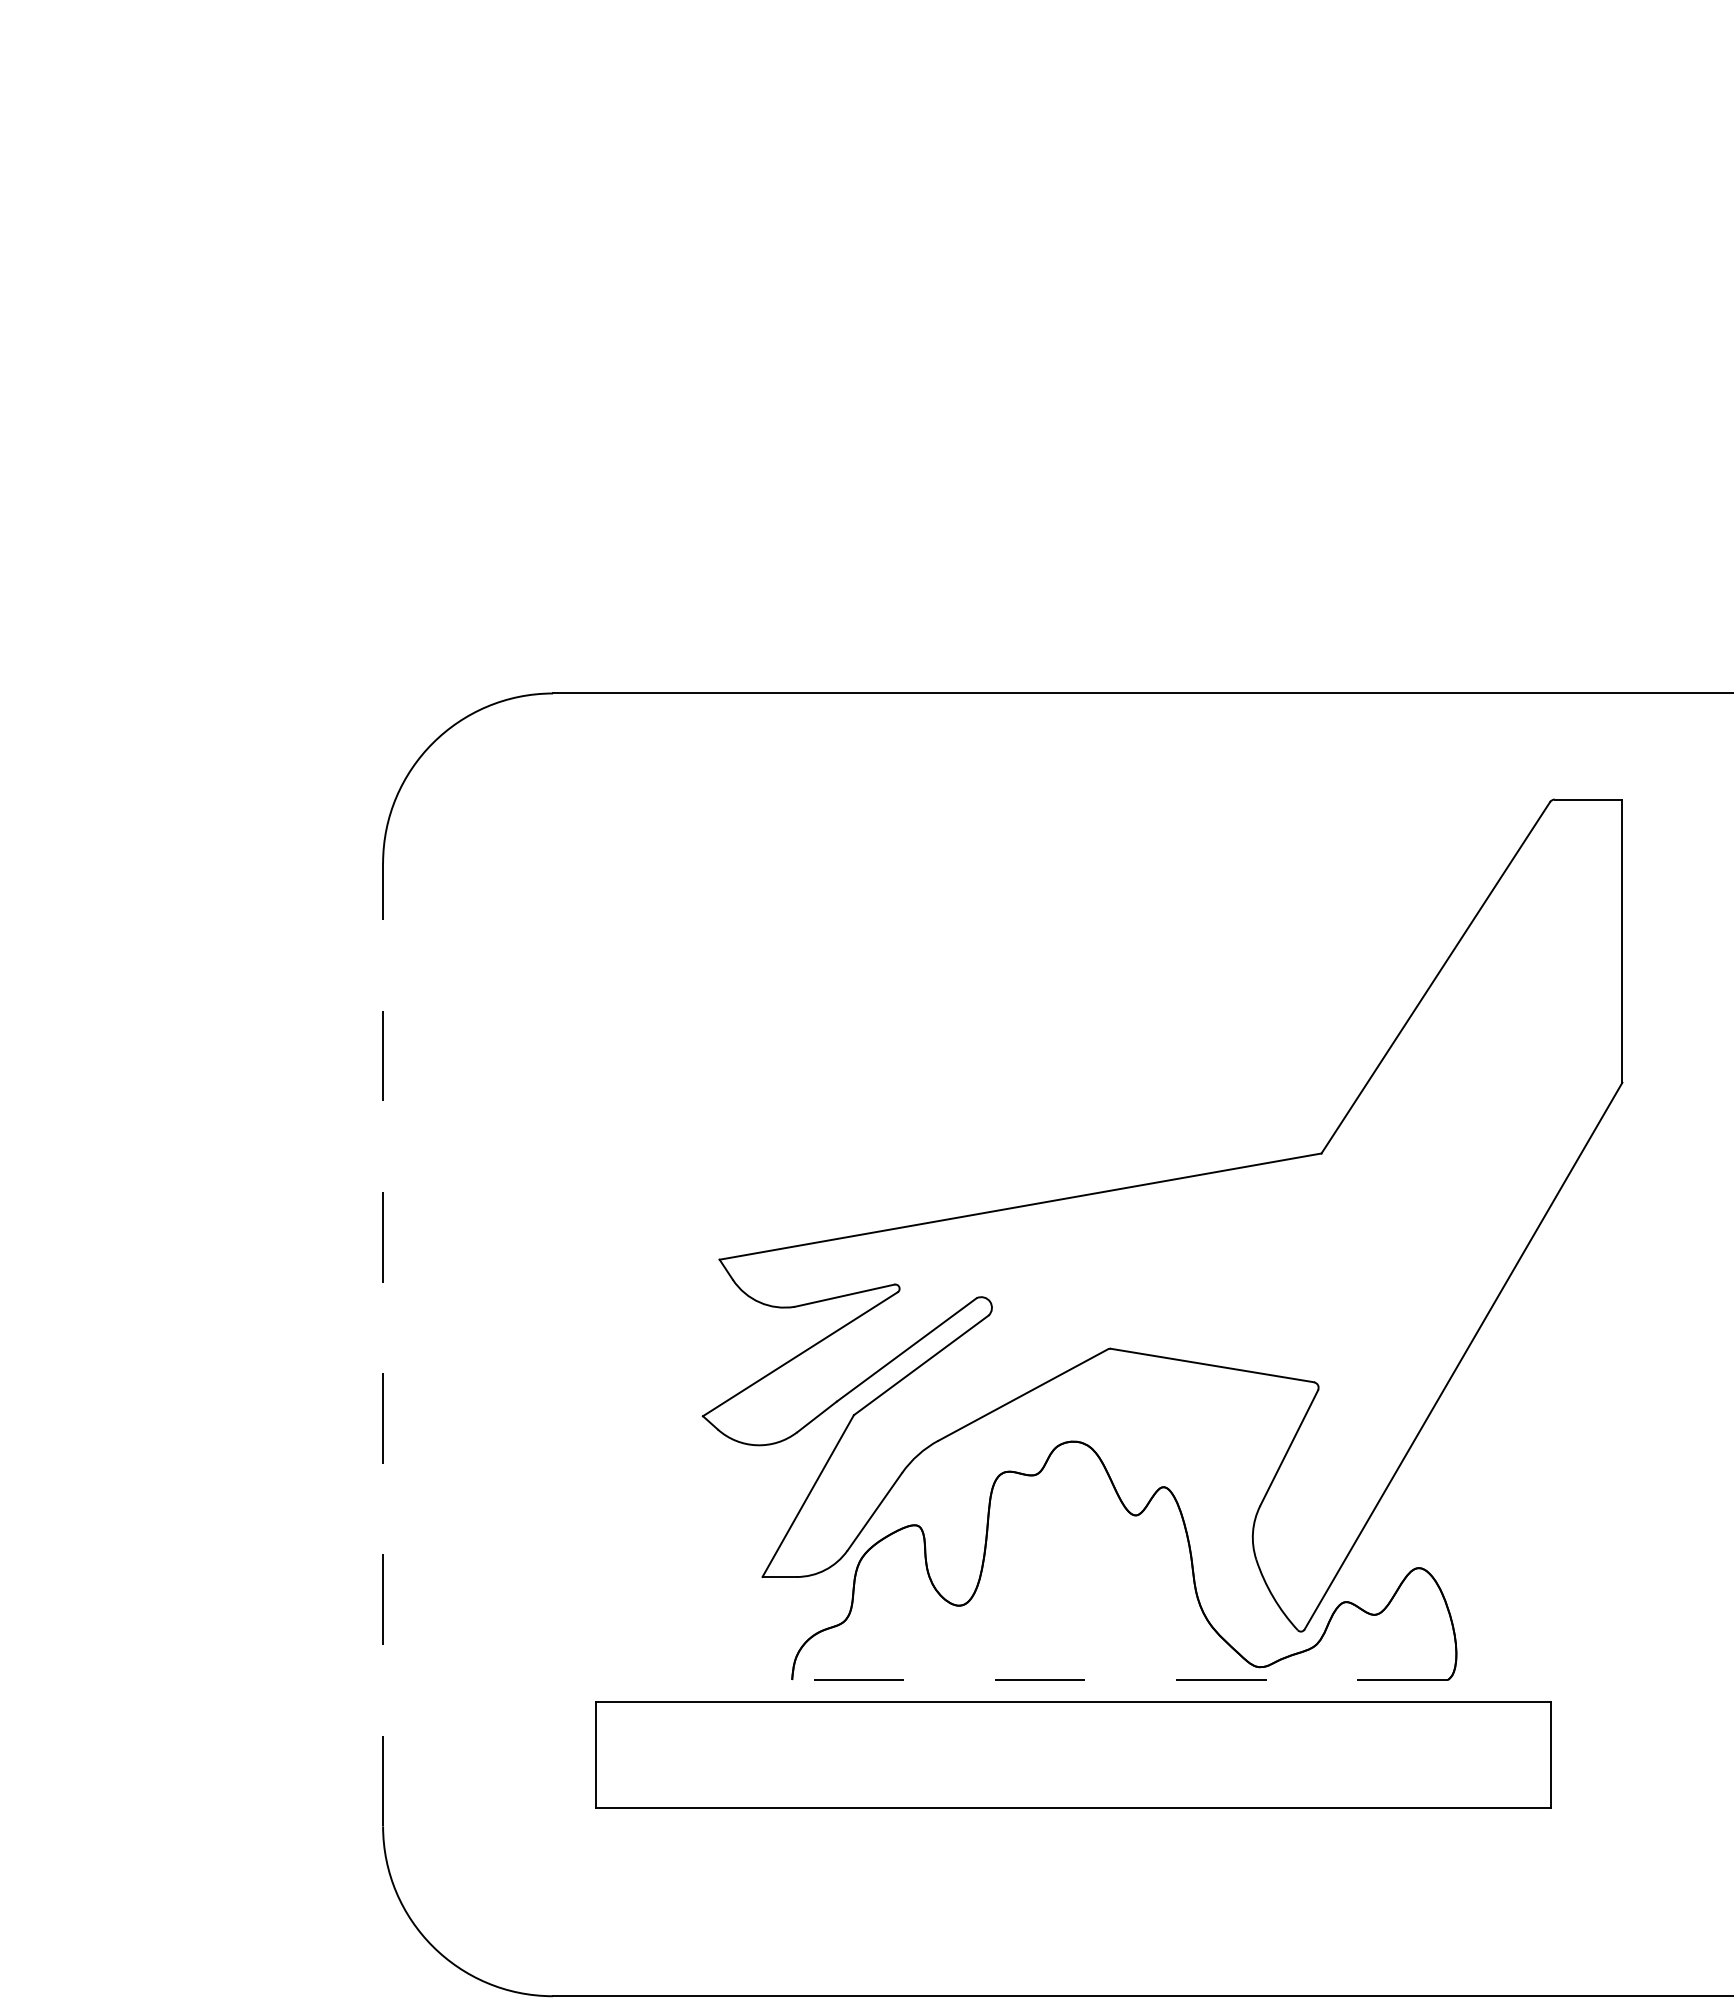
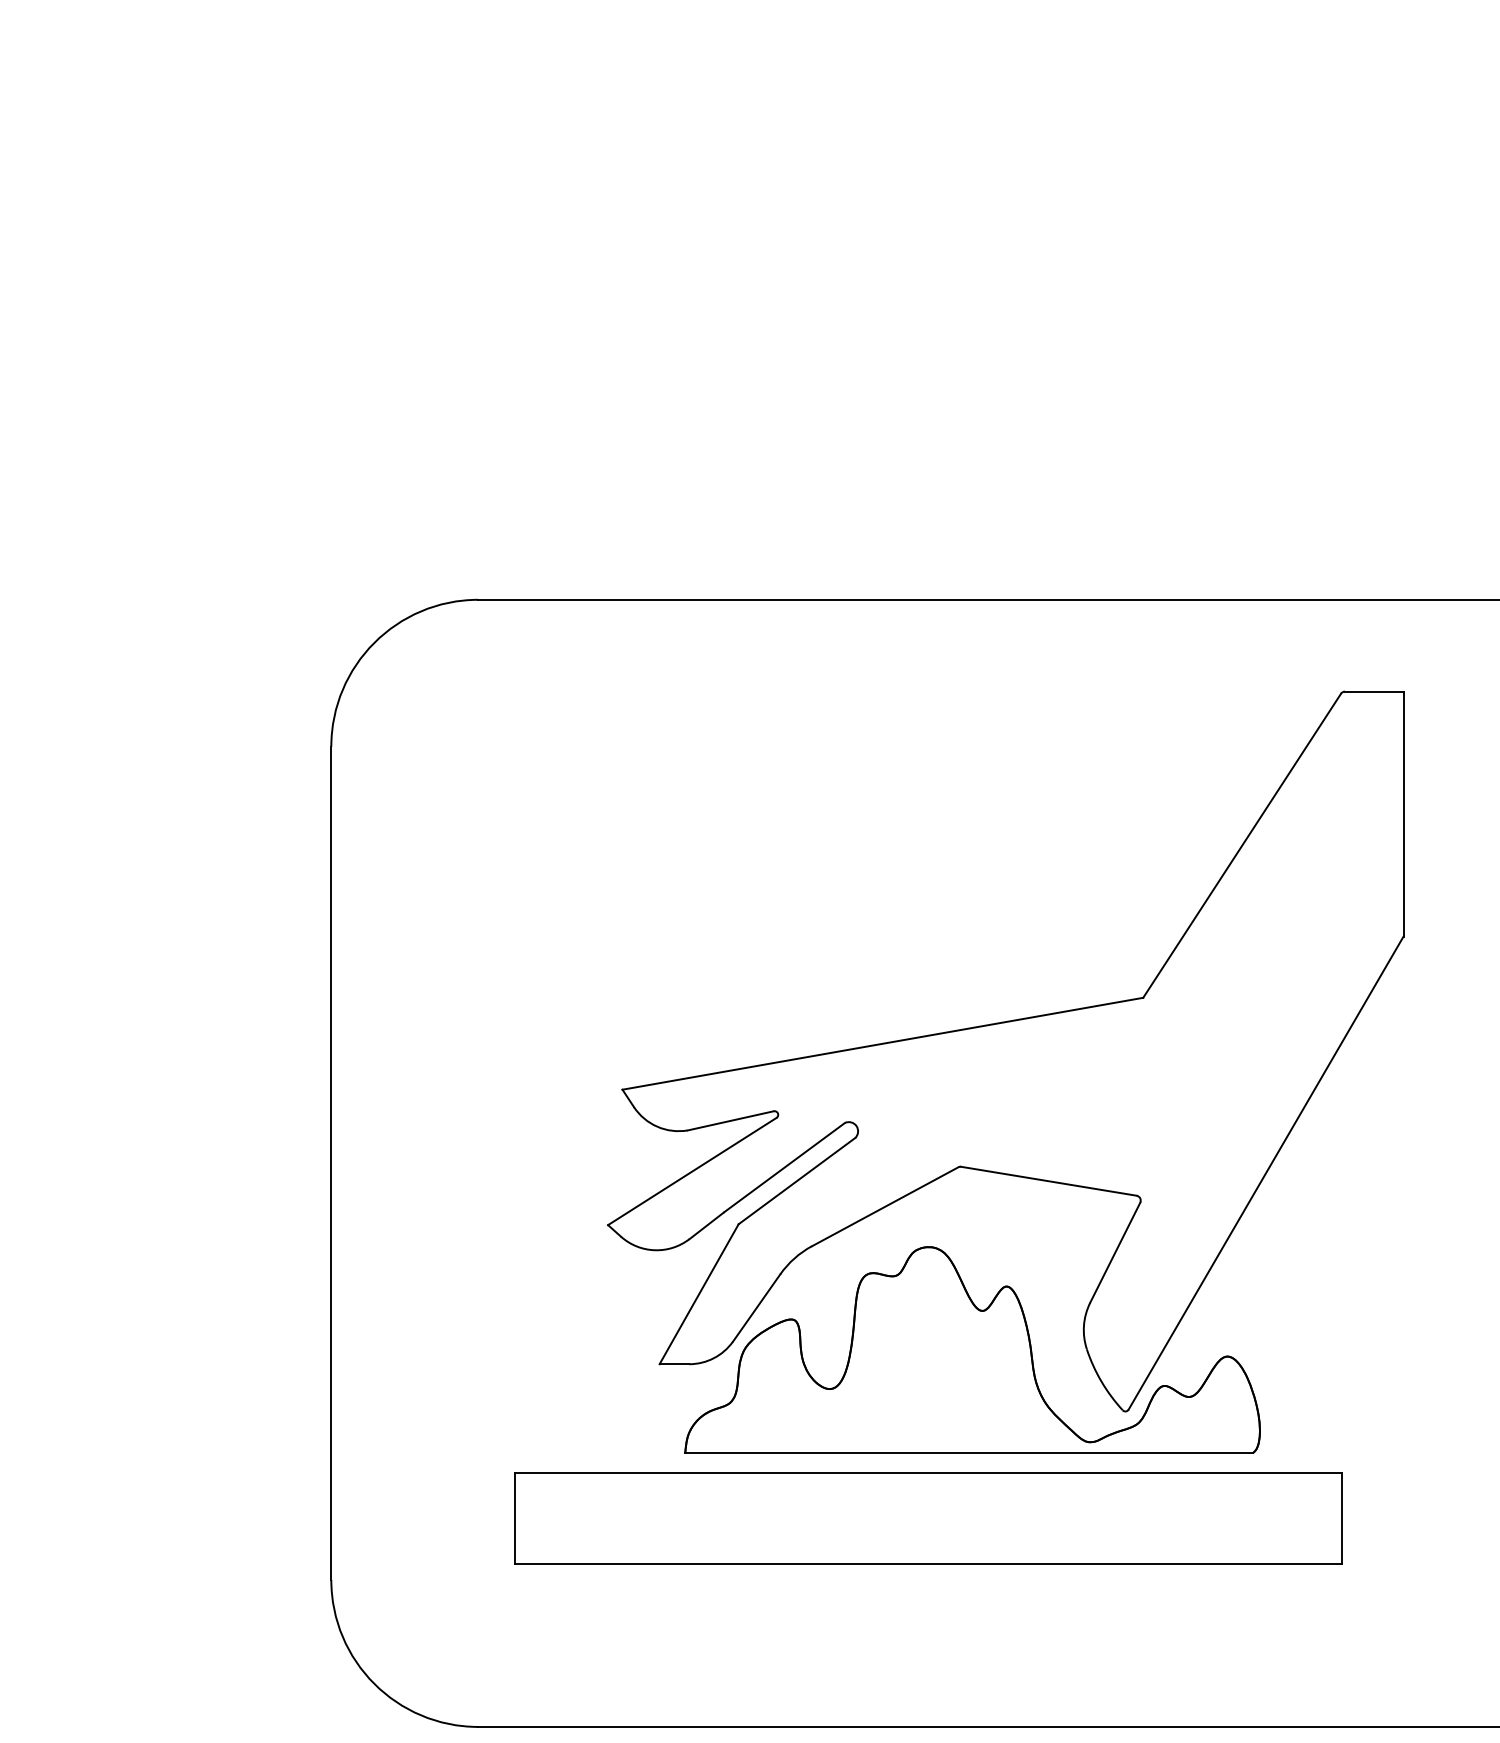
line: (383, 1344) -> (331, 1163), dashed -> solid
line: (1120, 1680) -> (969, 1453), dashed -> solid

